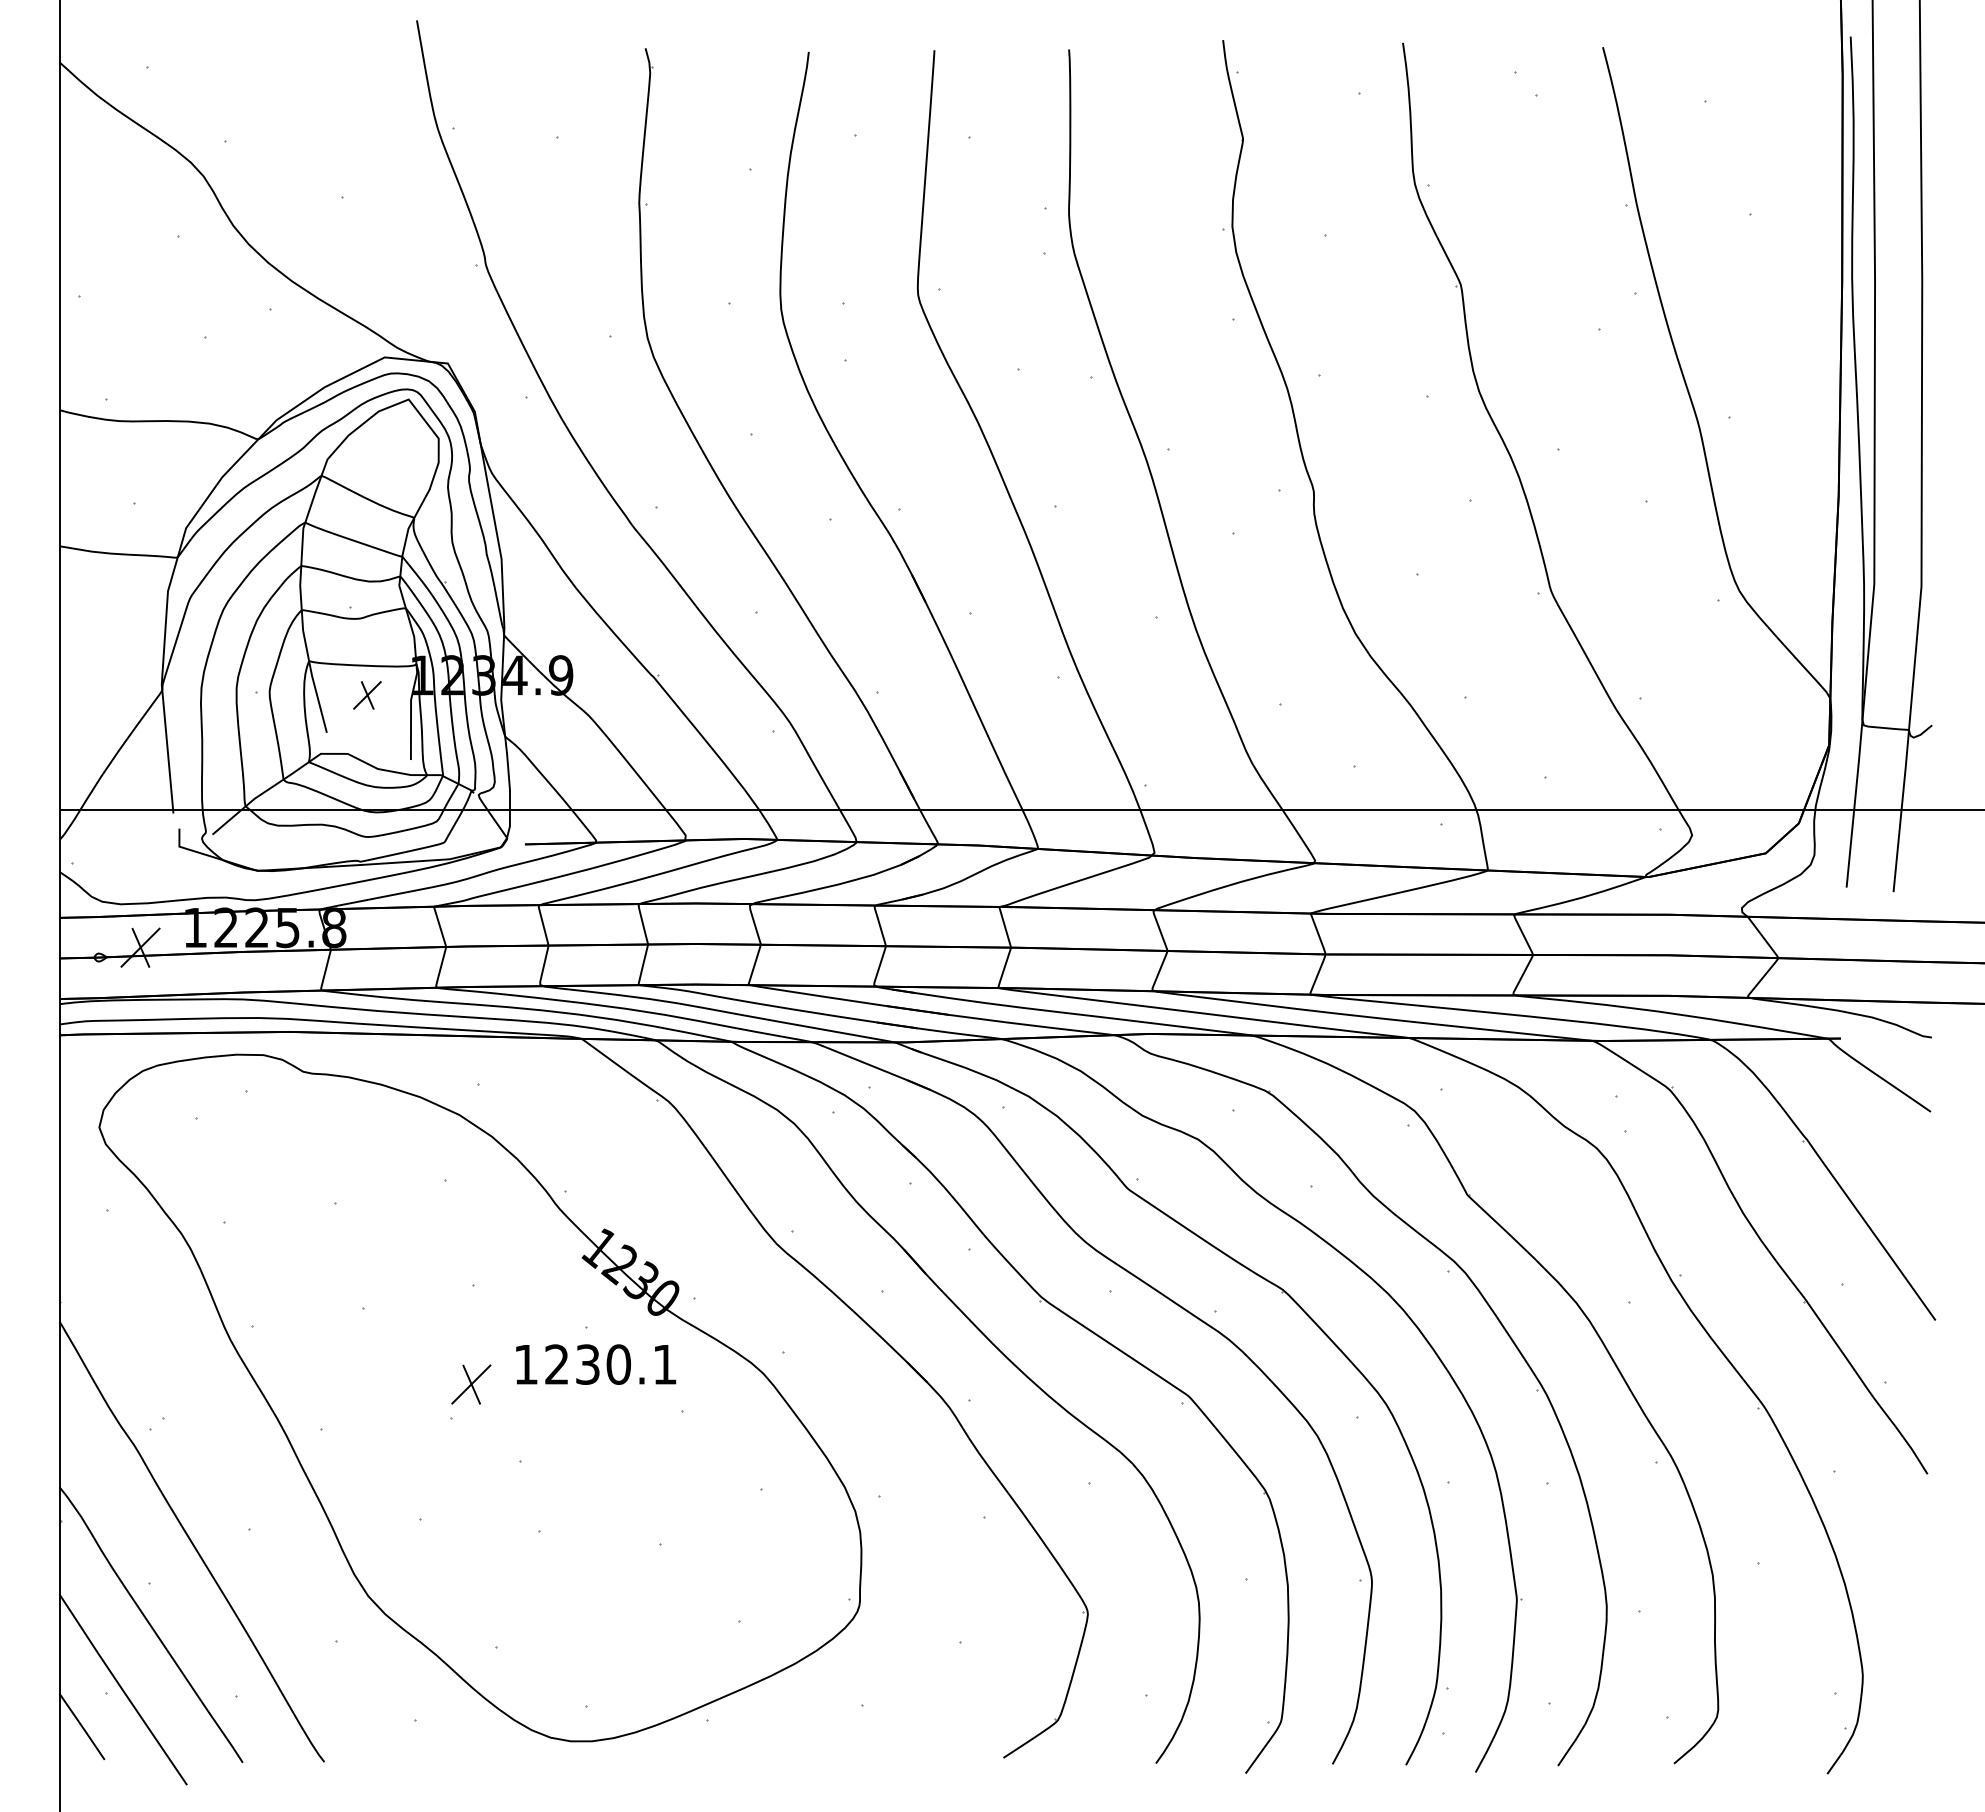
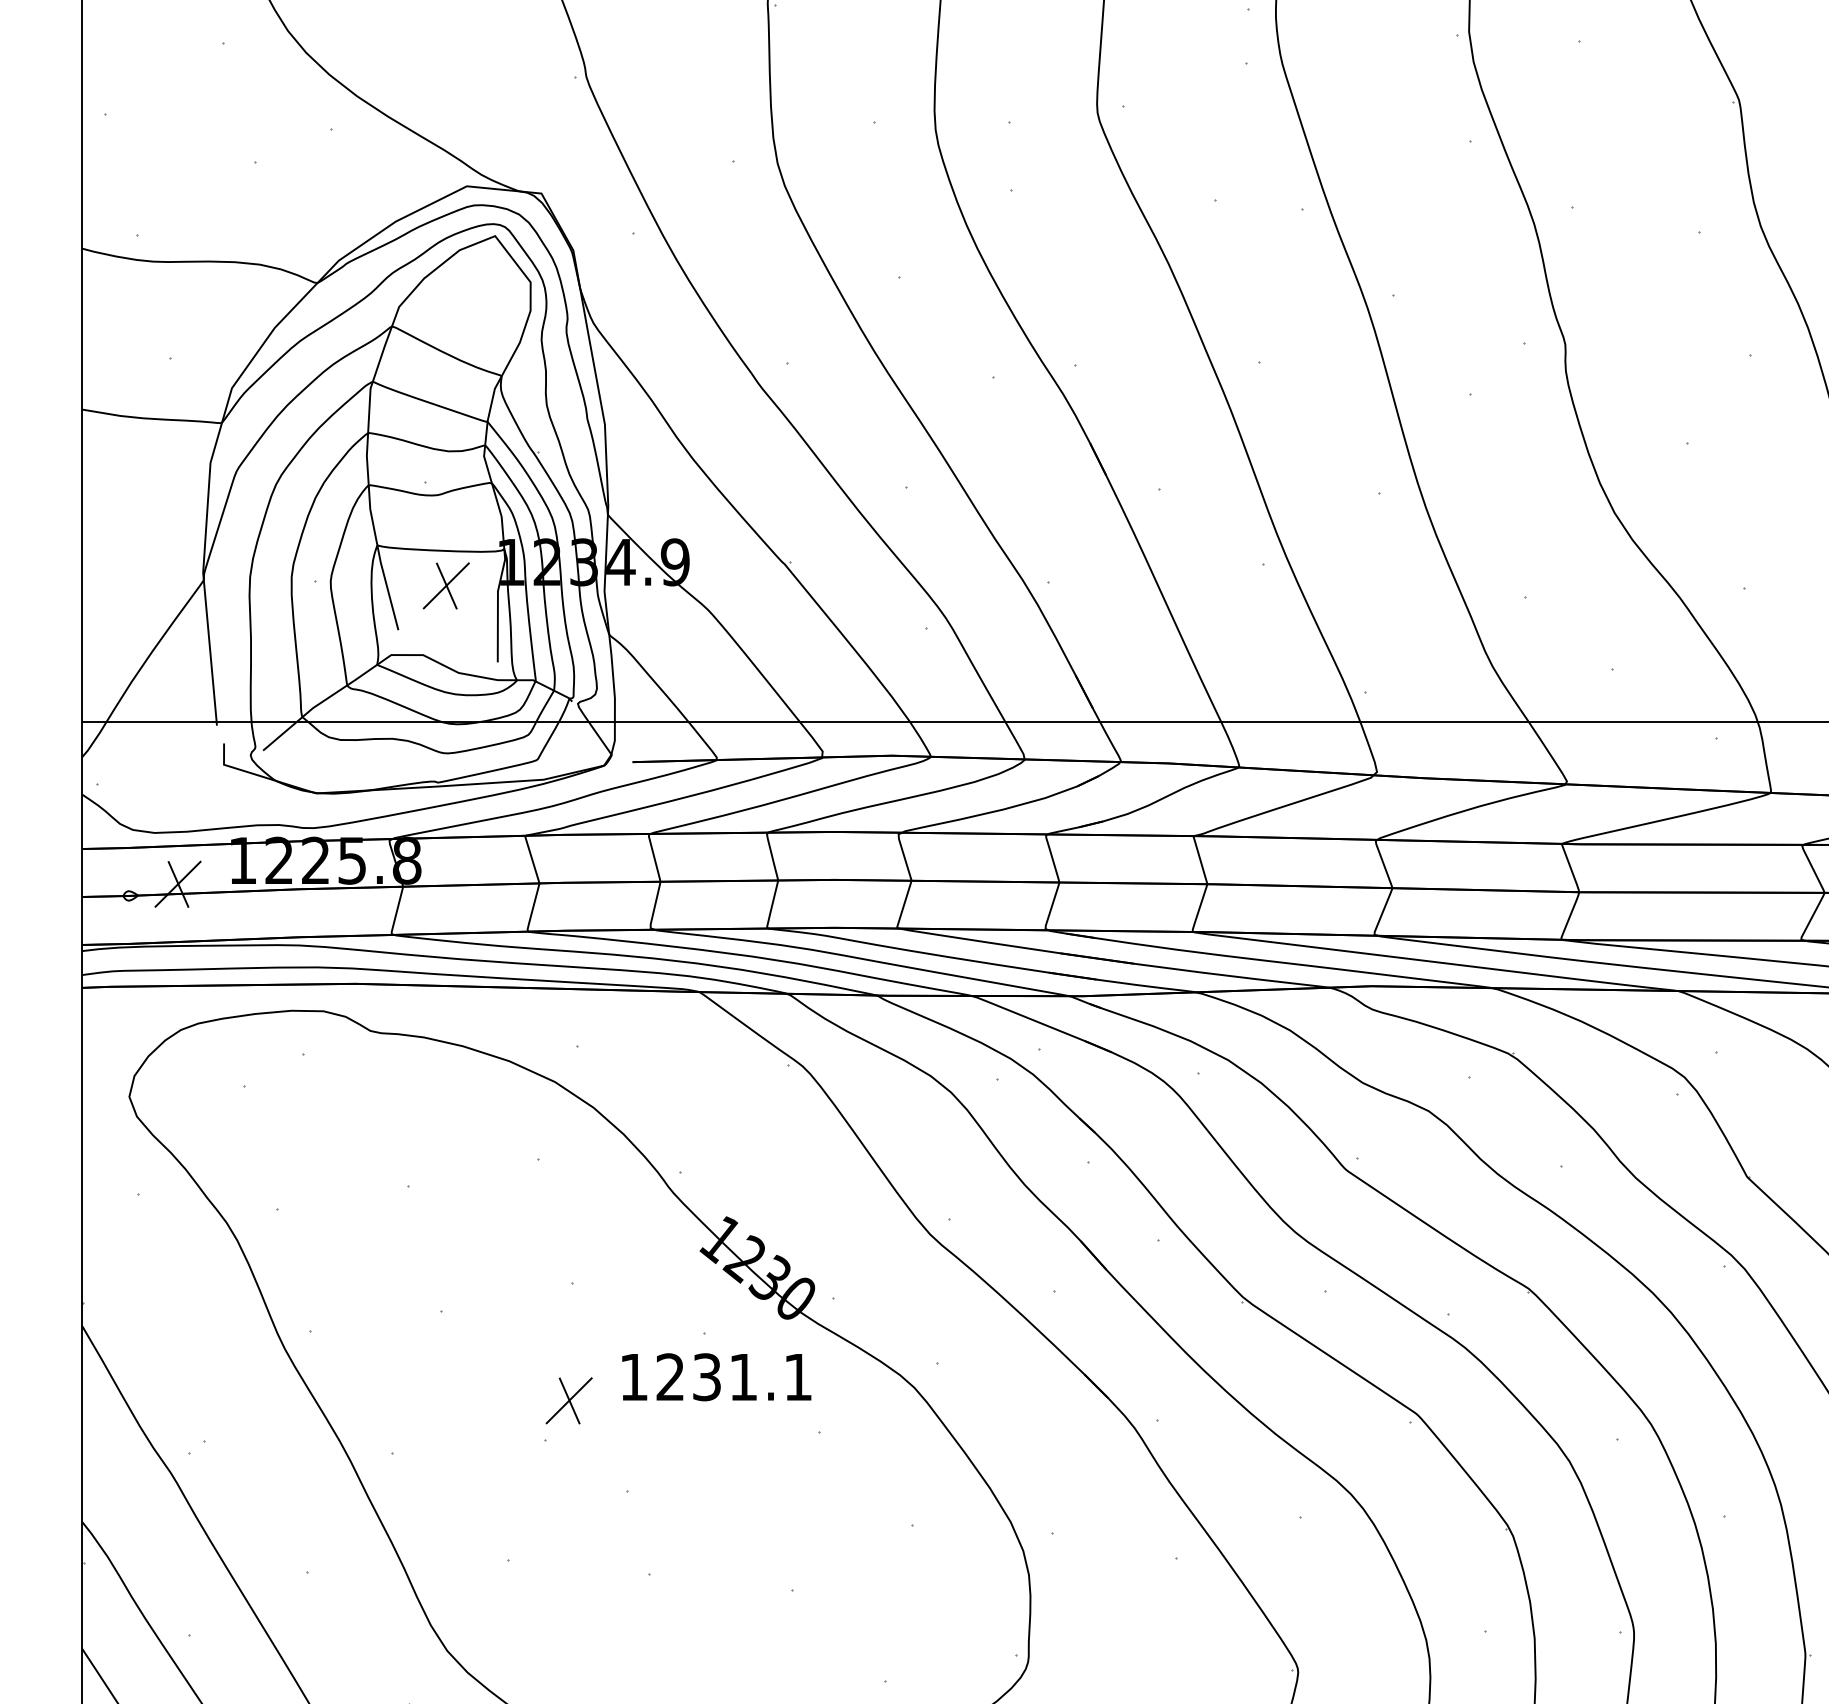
part: (367, 695) -> (446, 586), size x1.43
text: (618, 1364) -> (743, 1377), 1230.1 -> 1231.1

